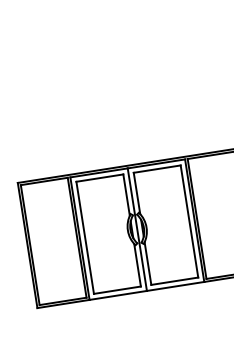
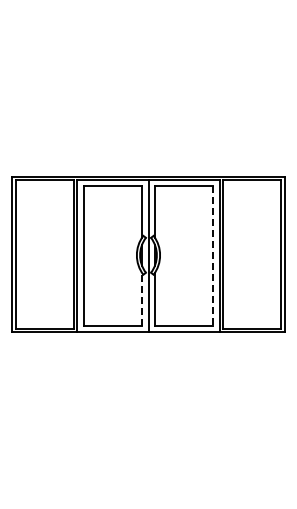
line: (189, 221) -> (213, 256), solid -> dashed
line: (137, 264) -> (142, 298), solid -> dashed

